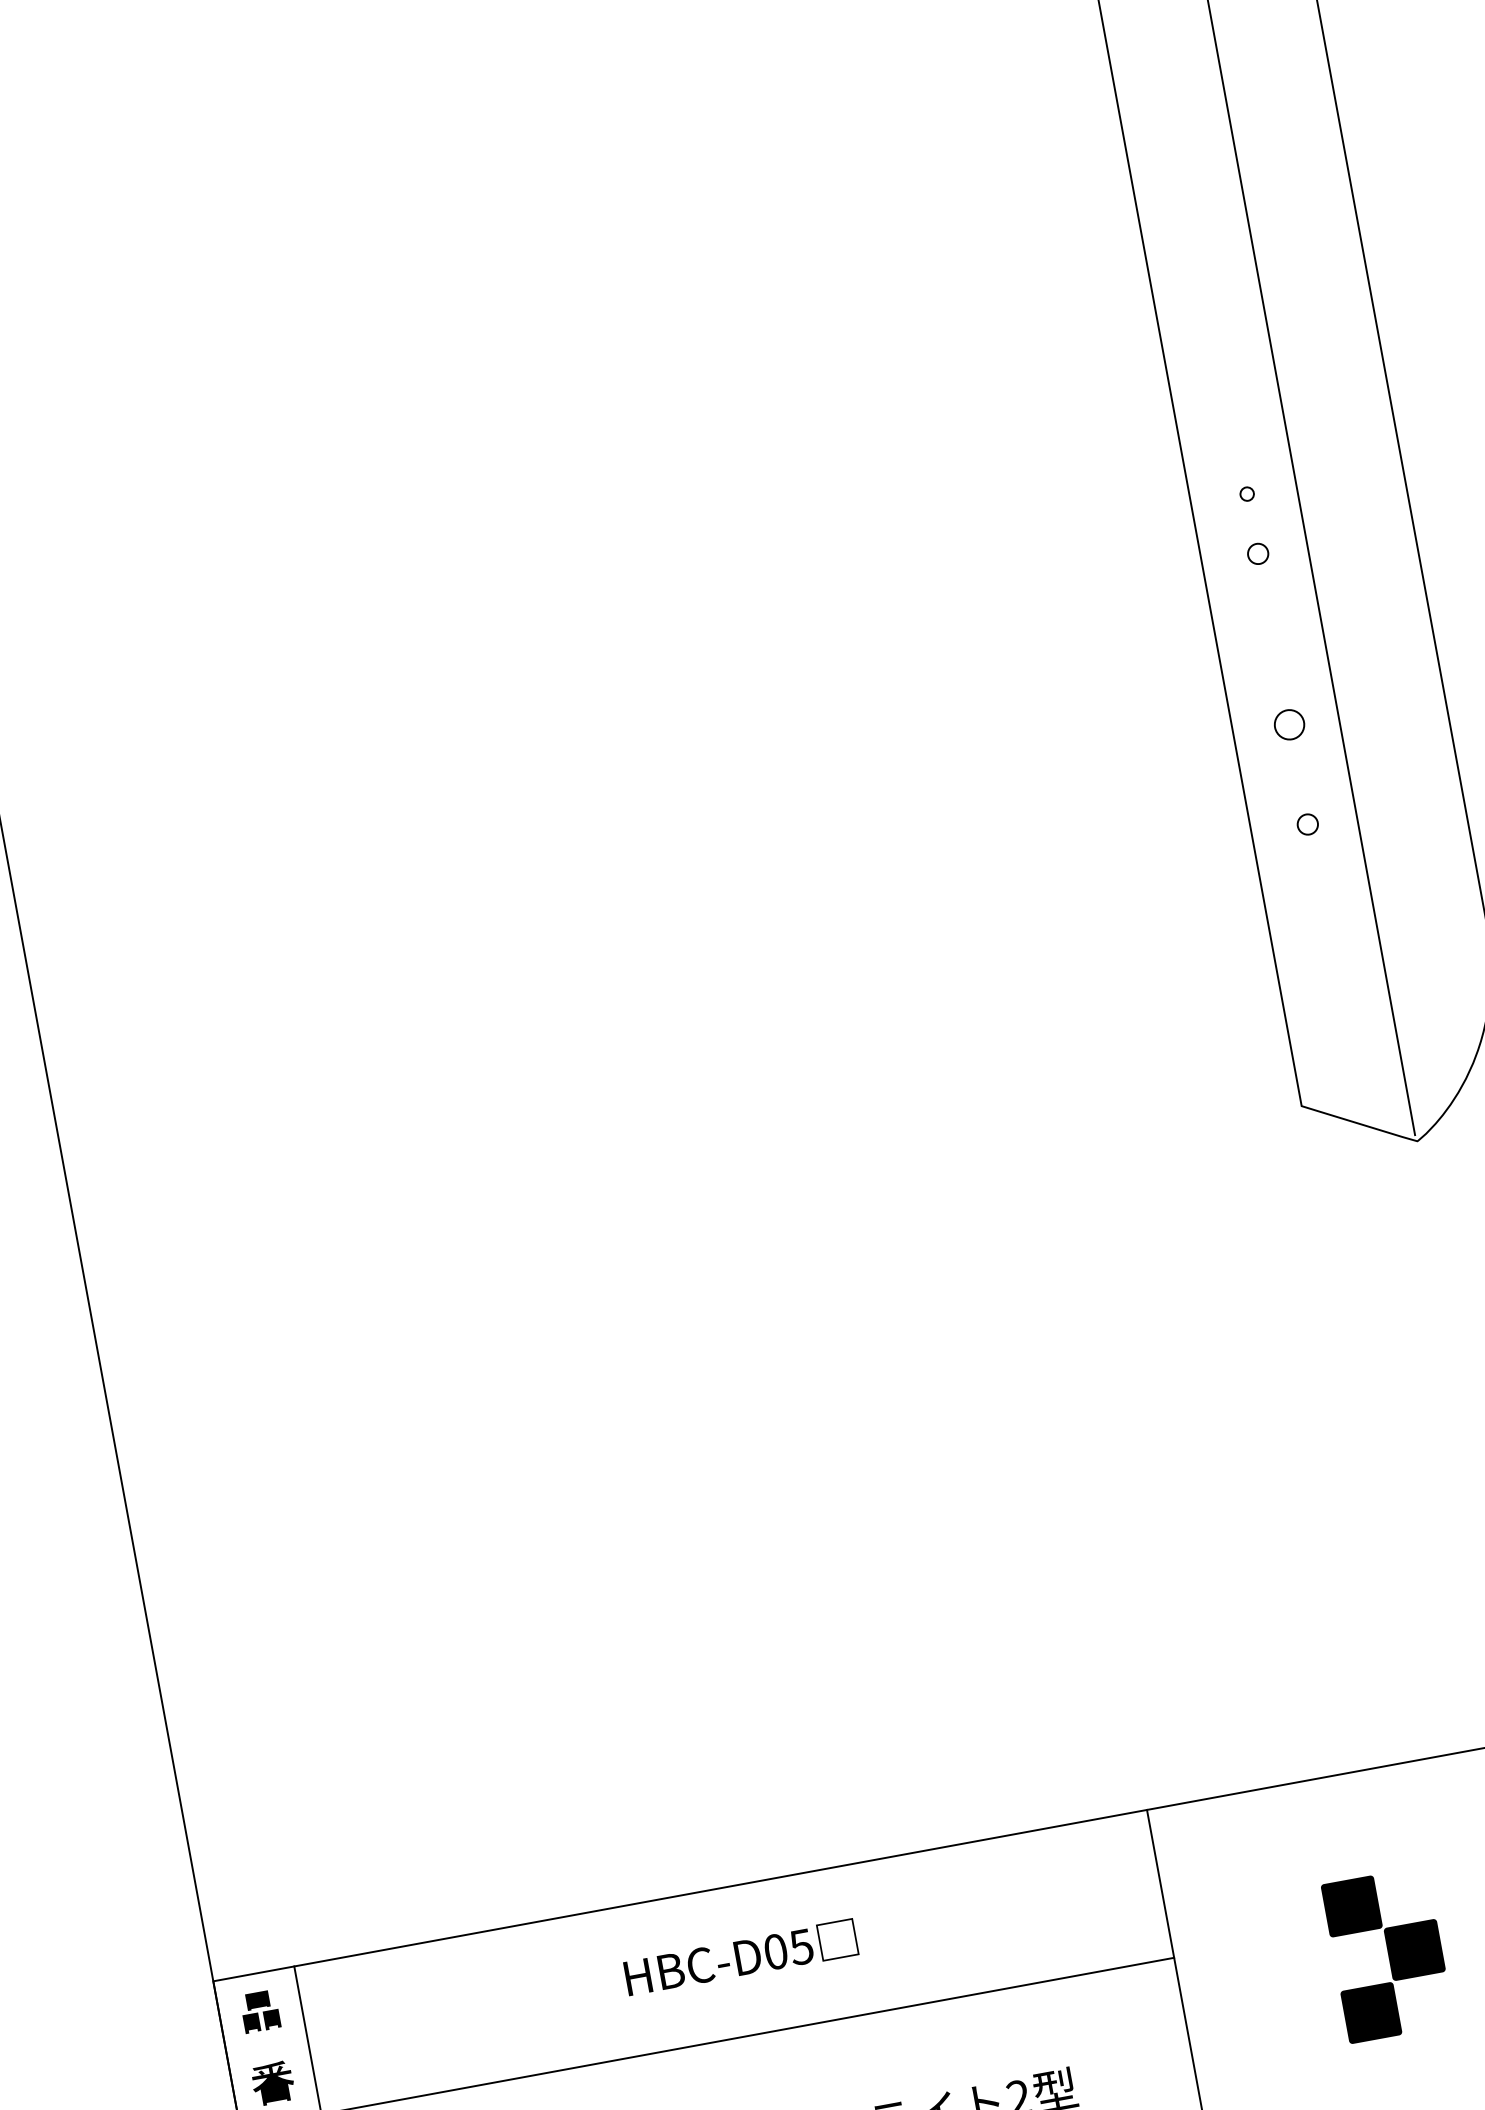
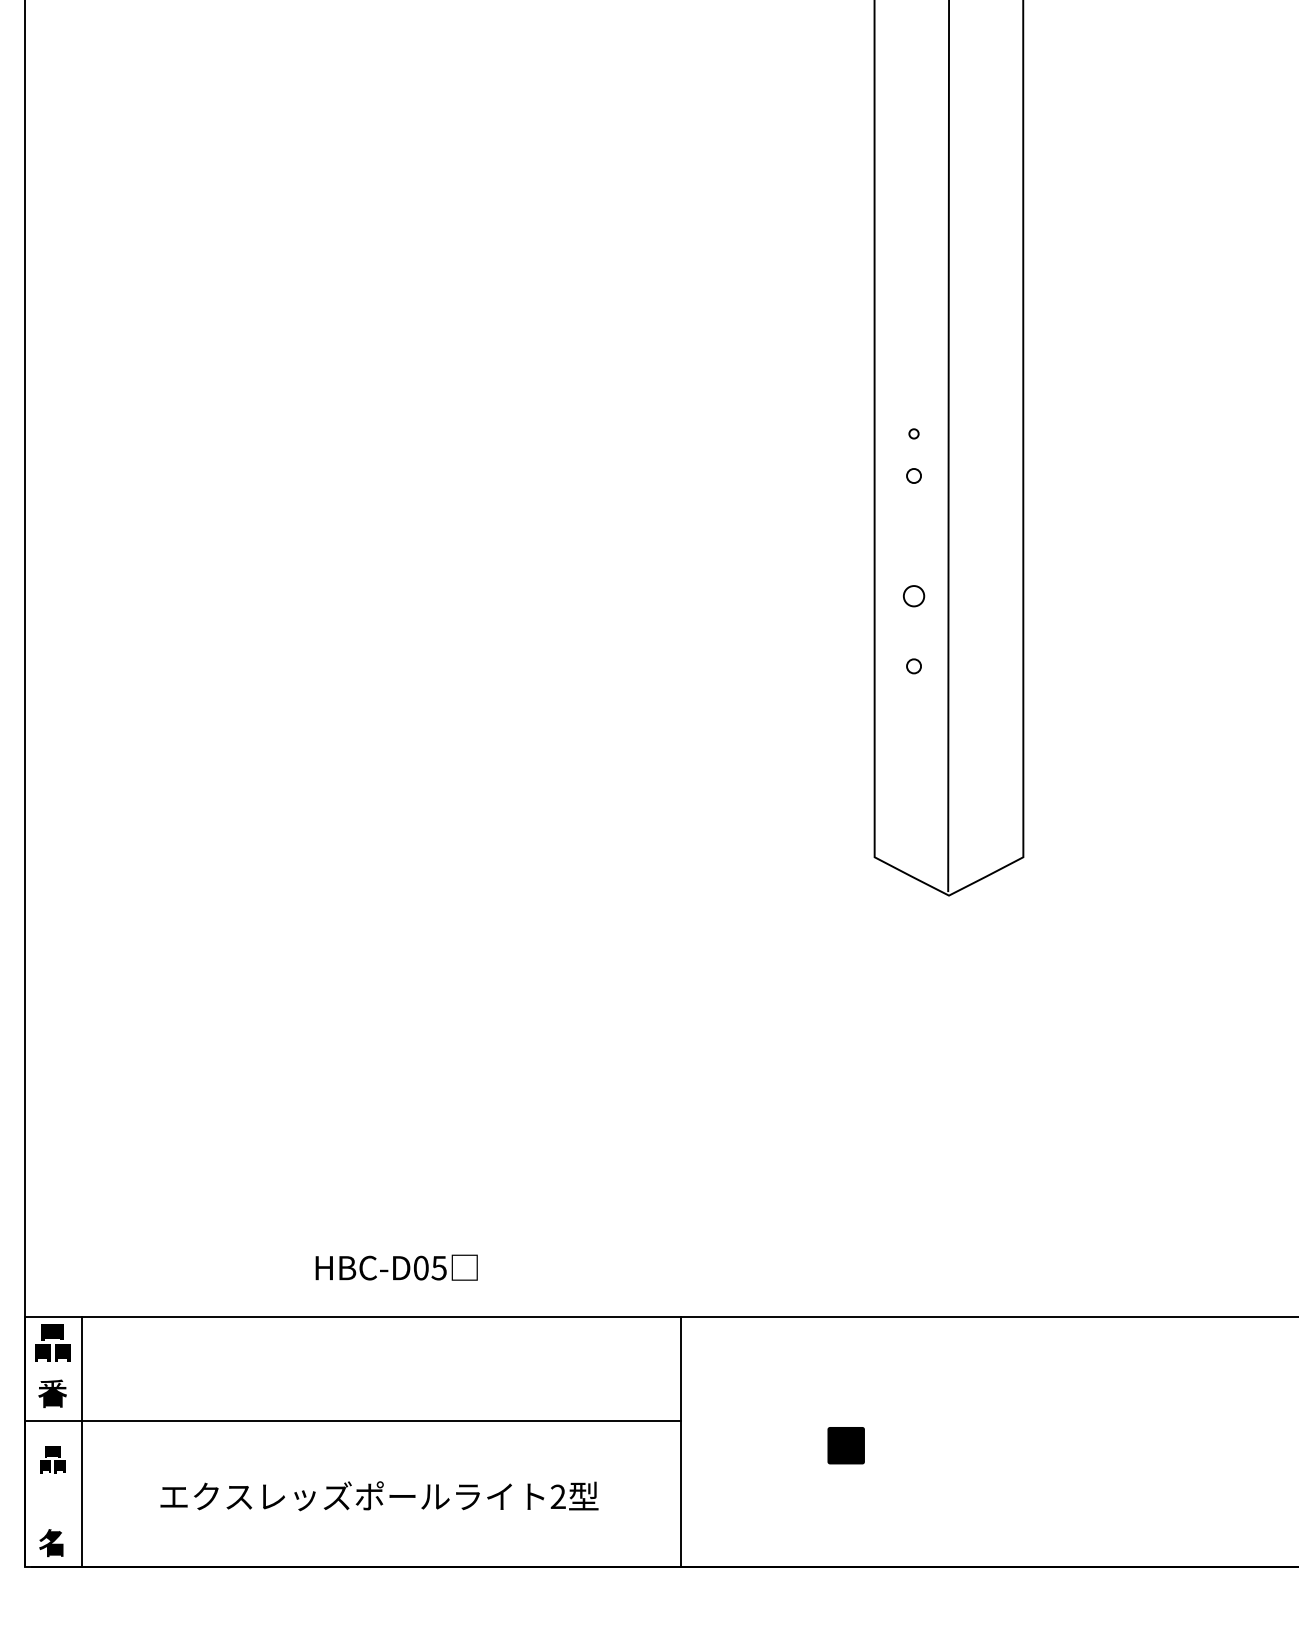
fill: (1351, 1905) -> (808, 1407), removed
part: (740, 1957) -> (396, 1267), moved
part: (259, 2011) -> (52, 1343), size x1.4
fill: (1370, 2012) -> (808, 1482), removed

